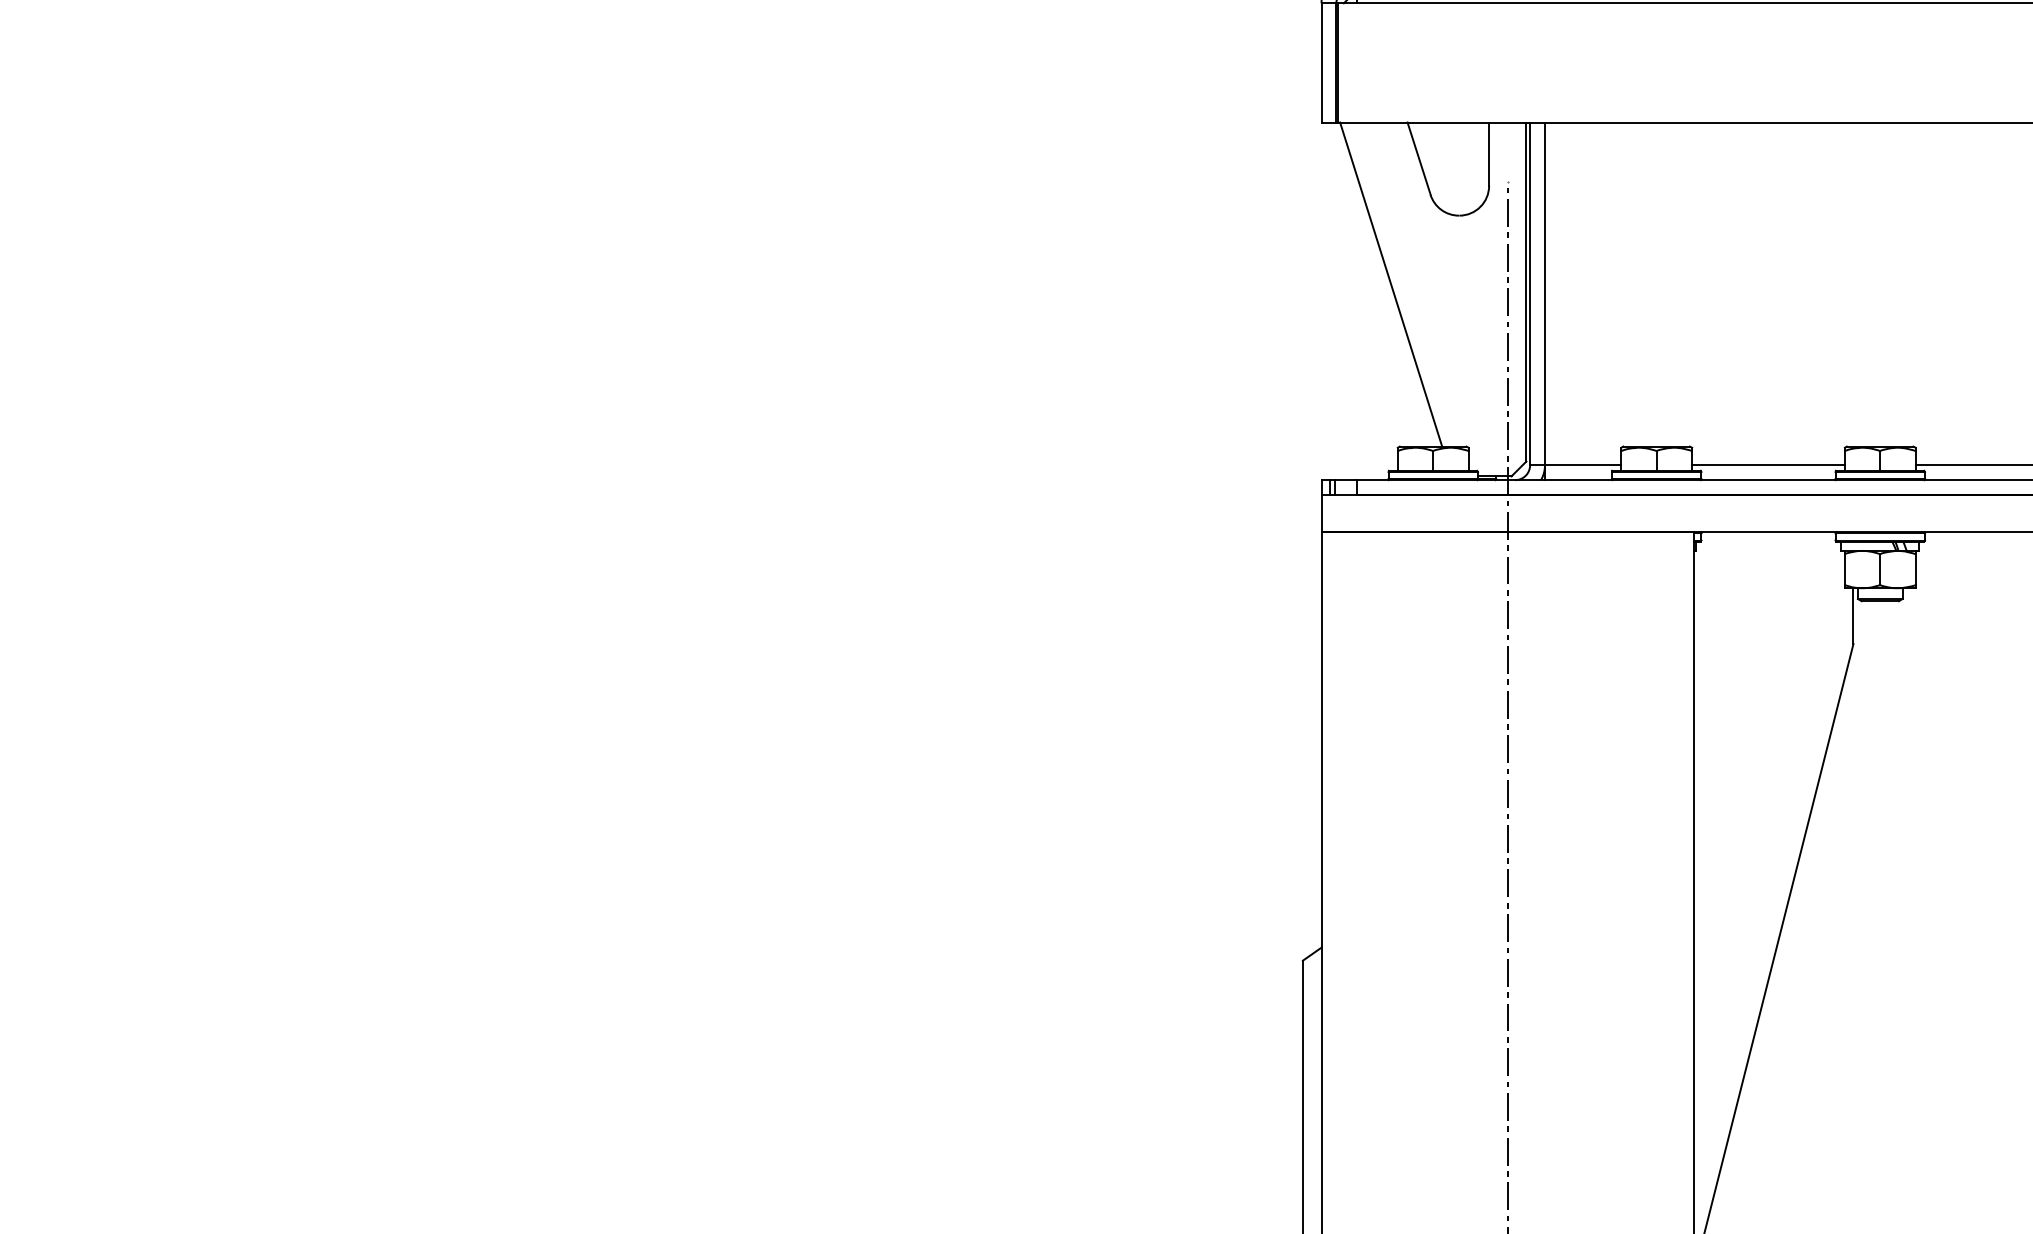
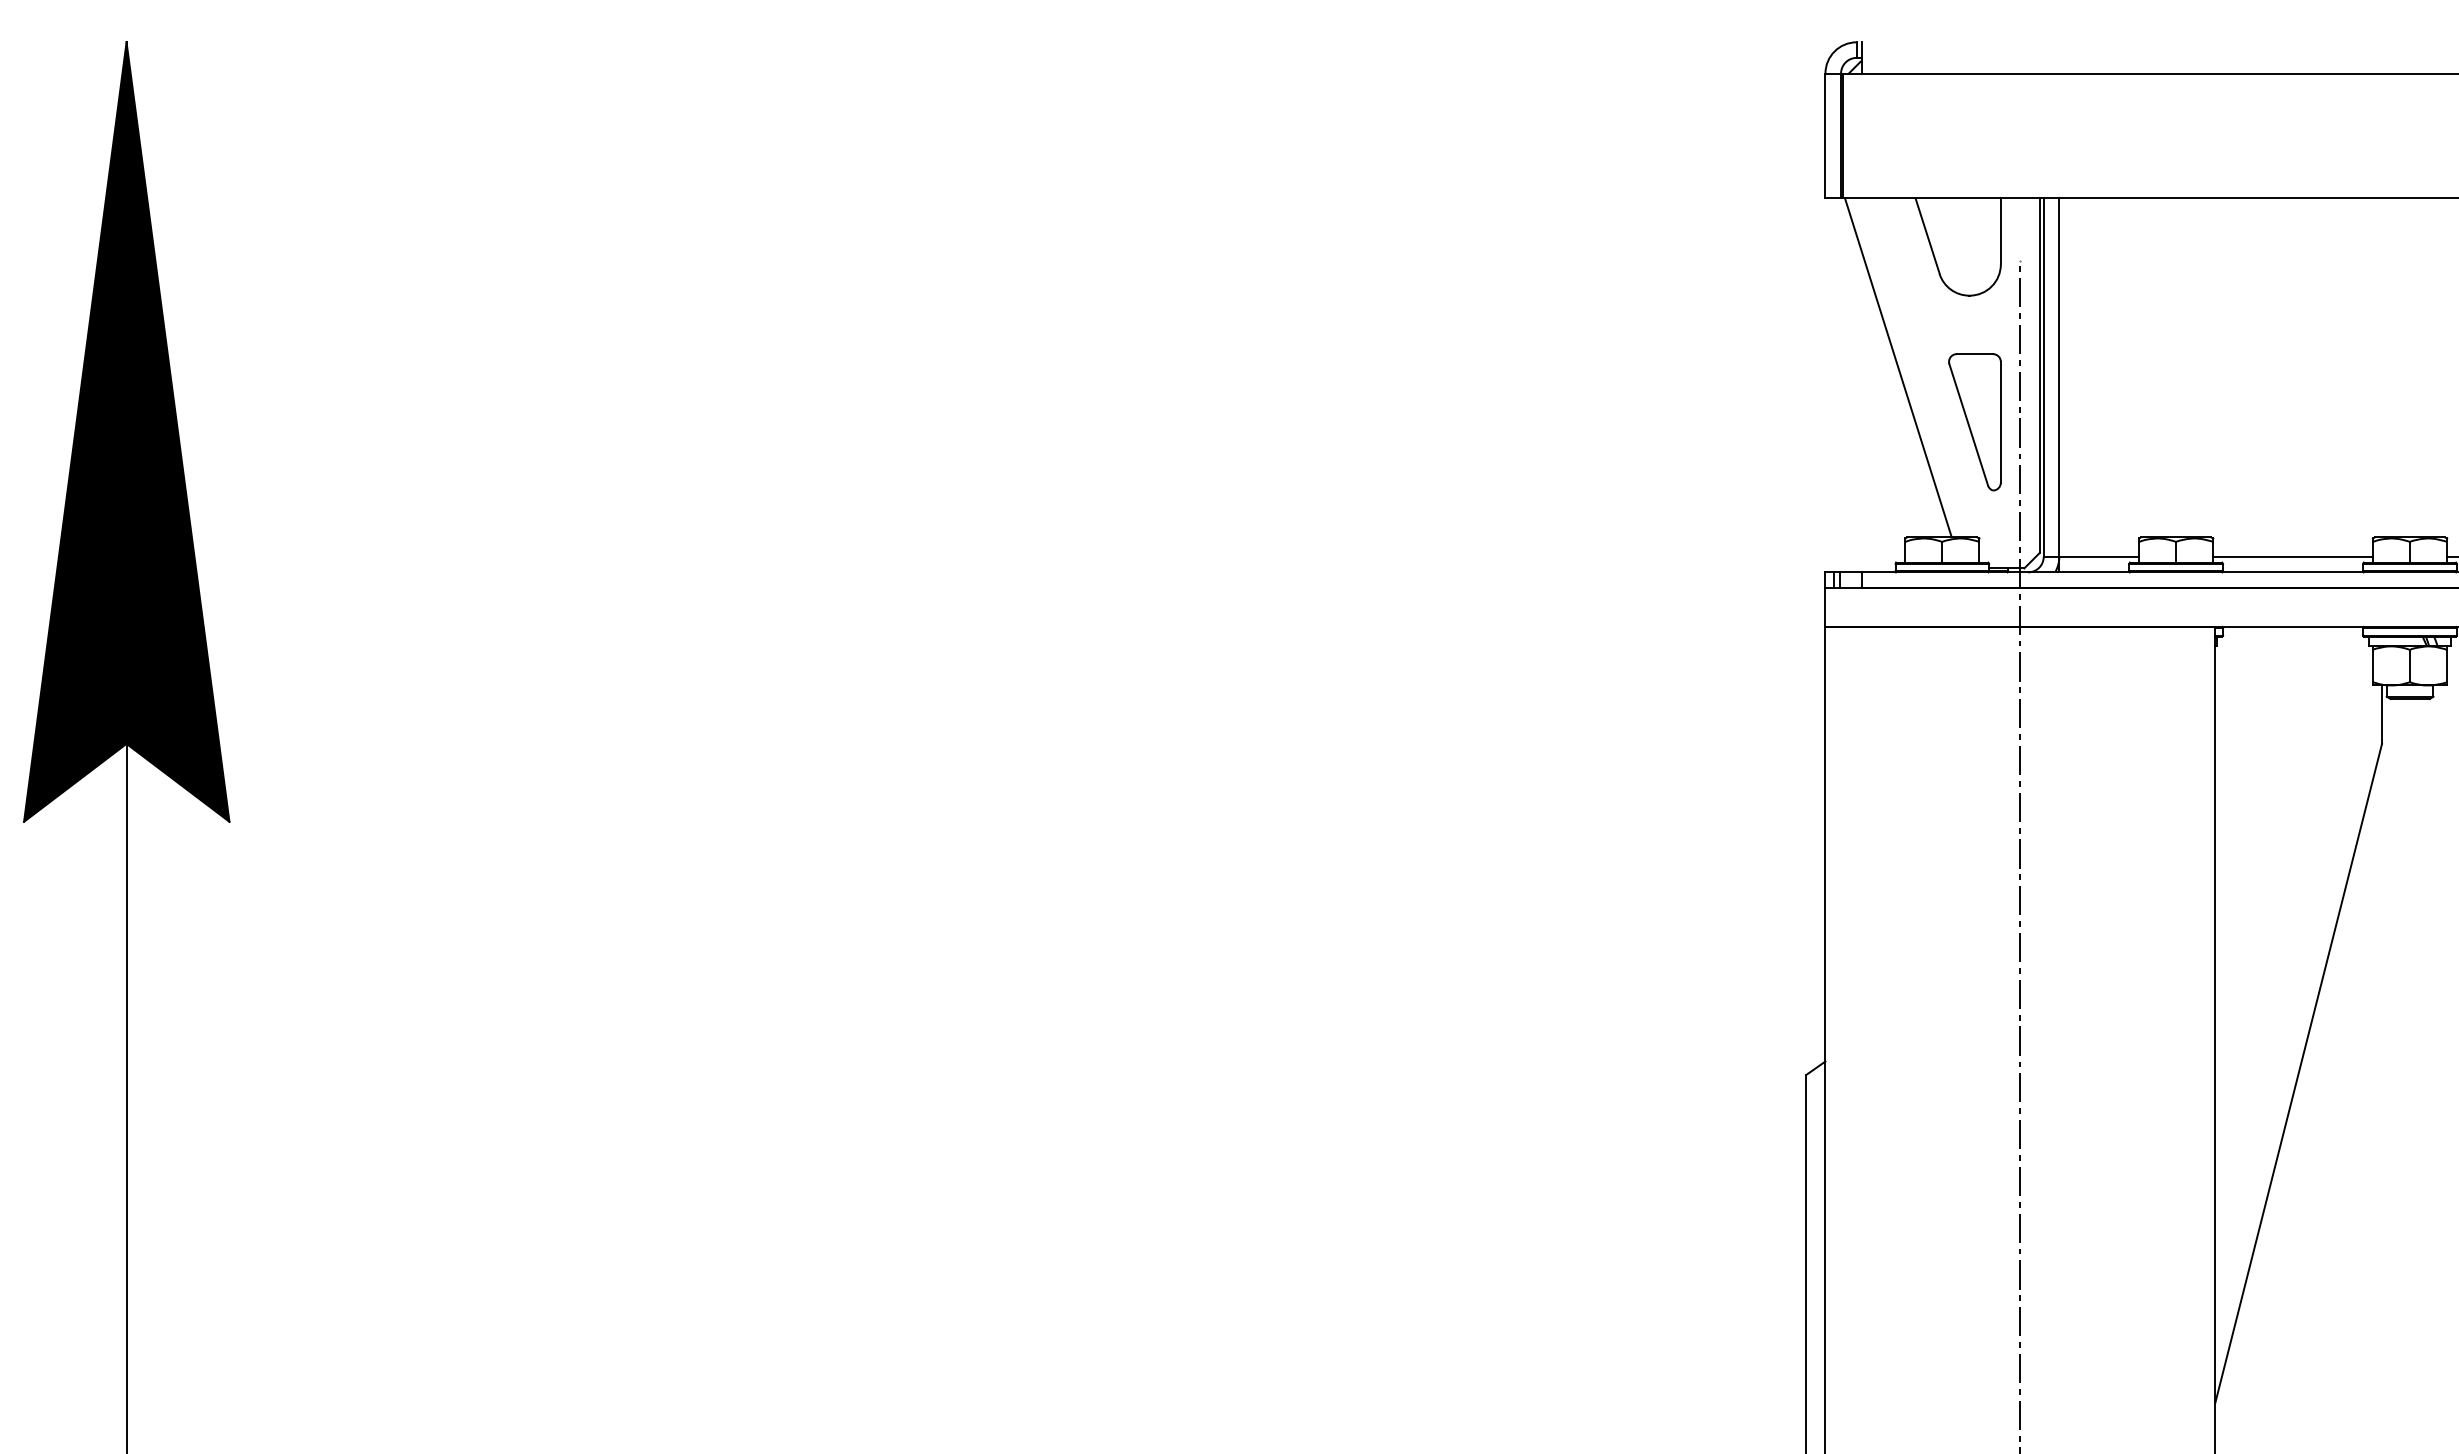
part: (1463, 336) -> (1974, 422), added

